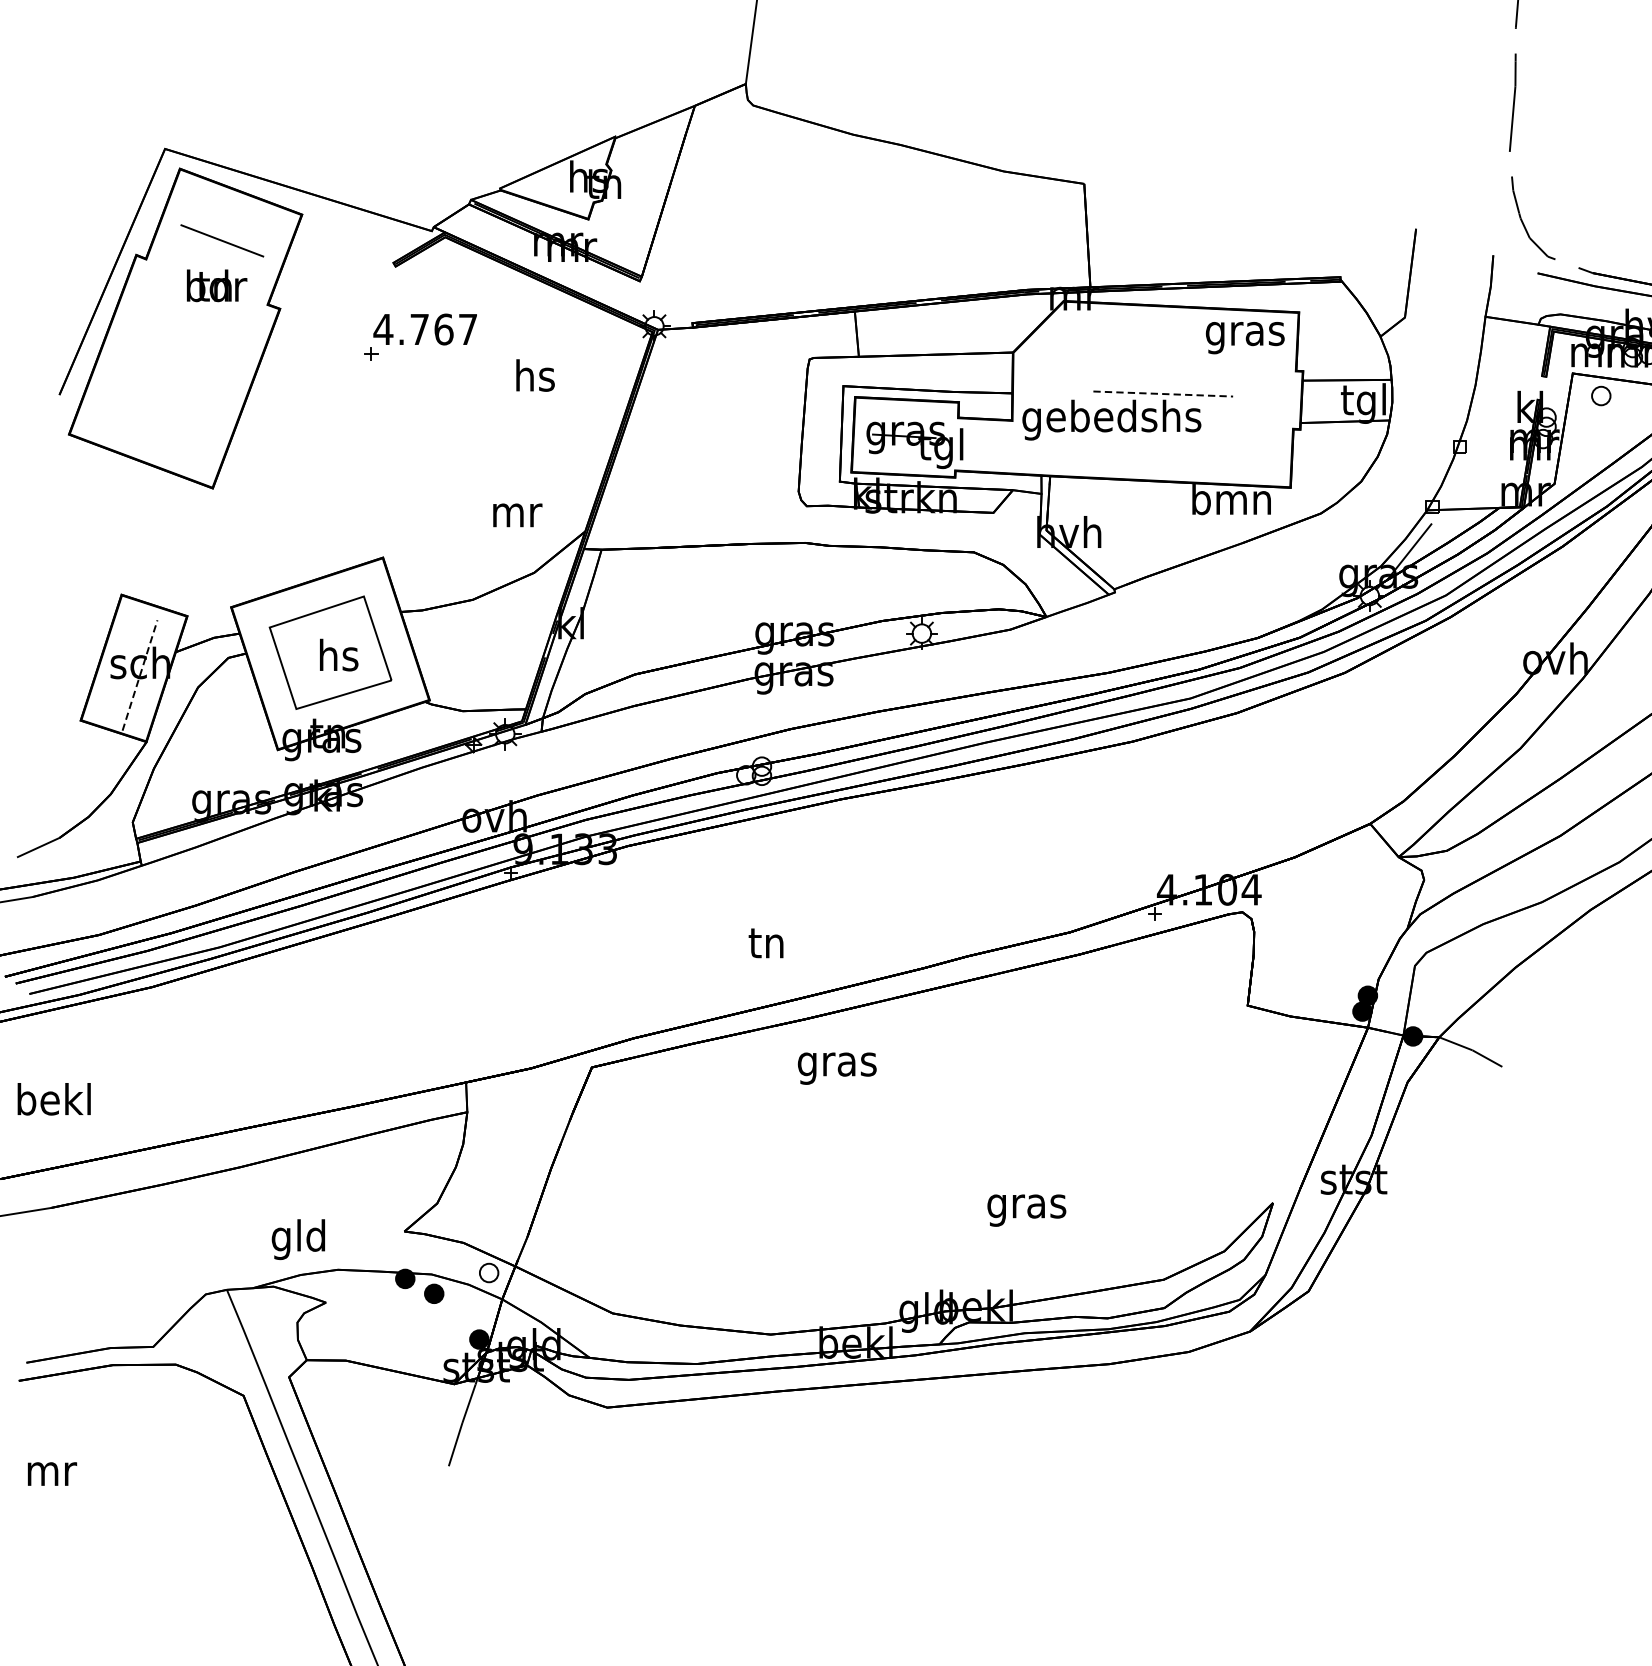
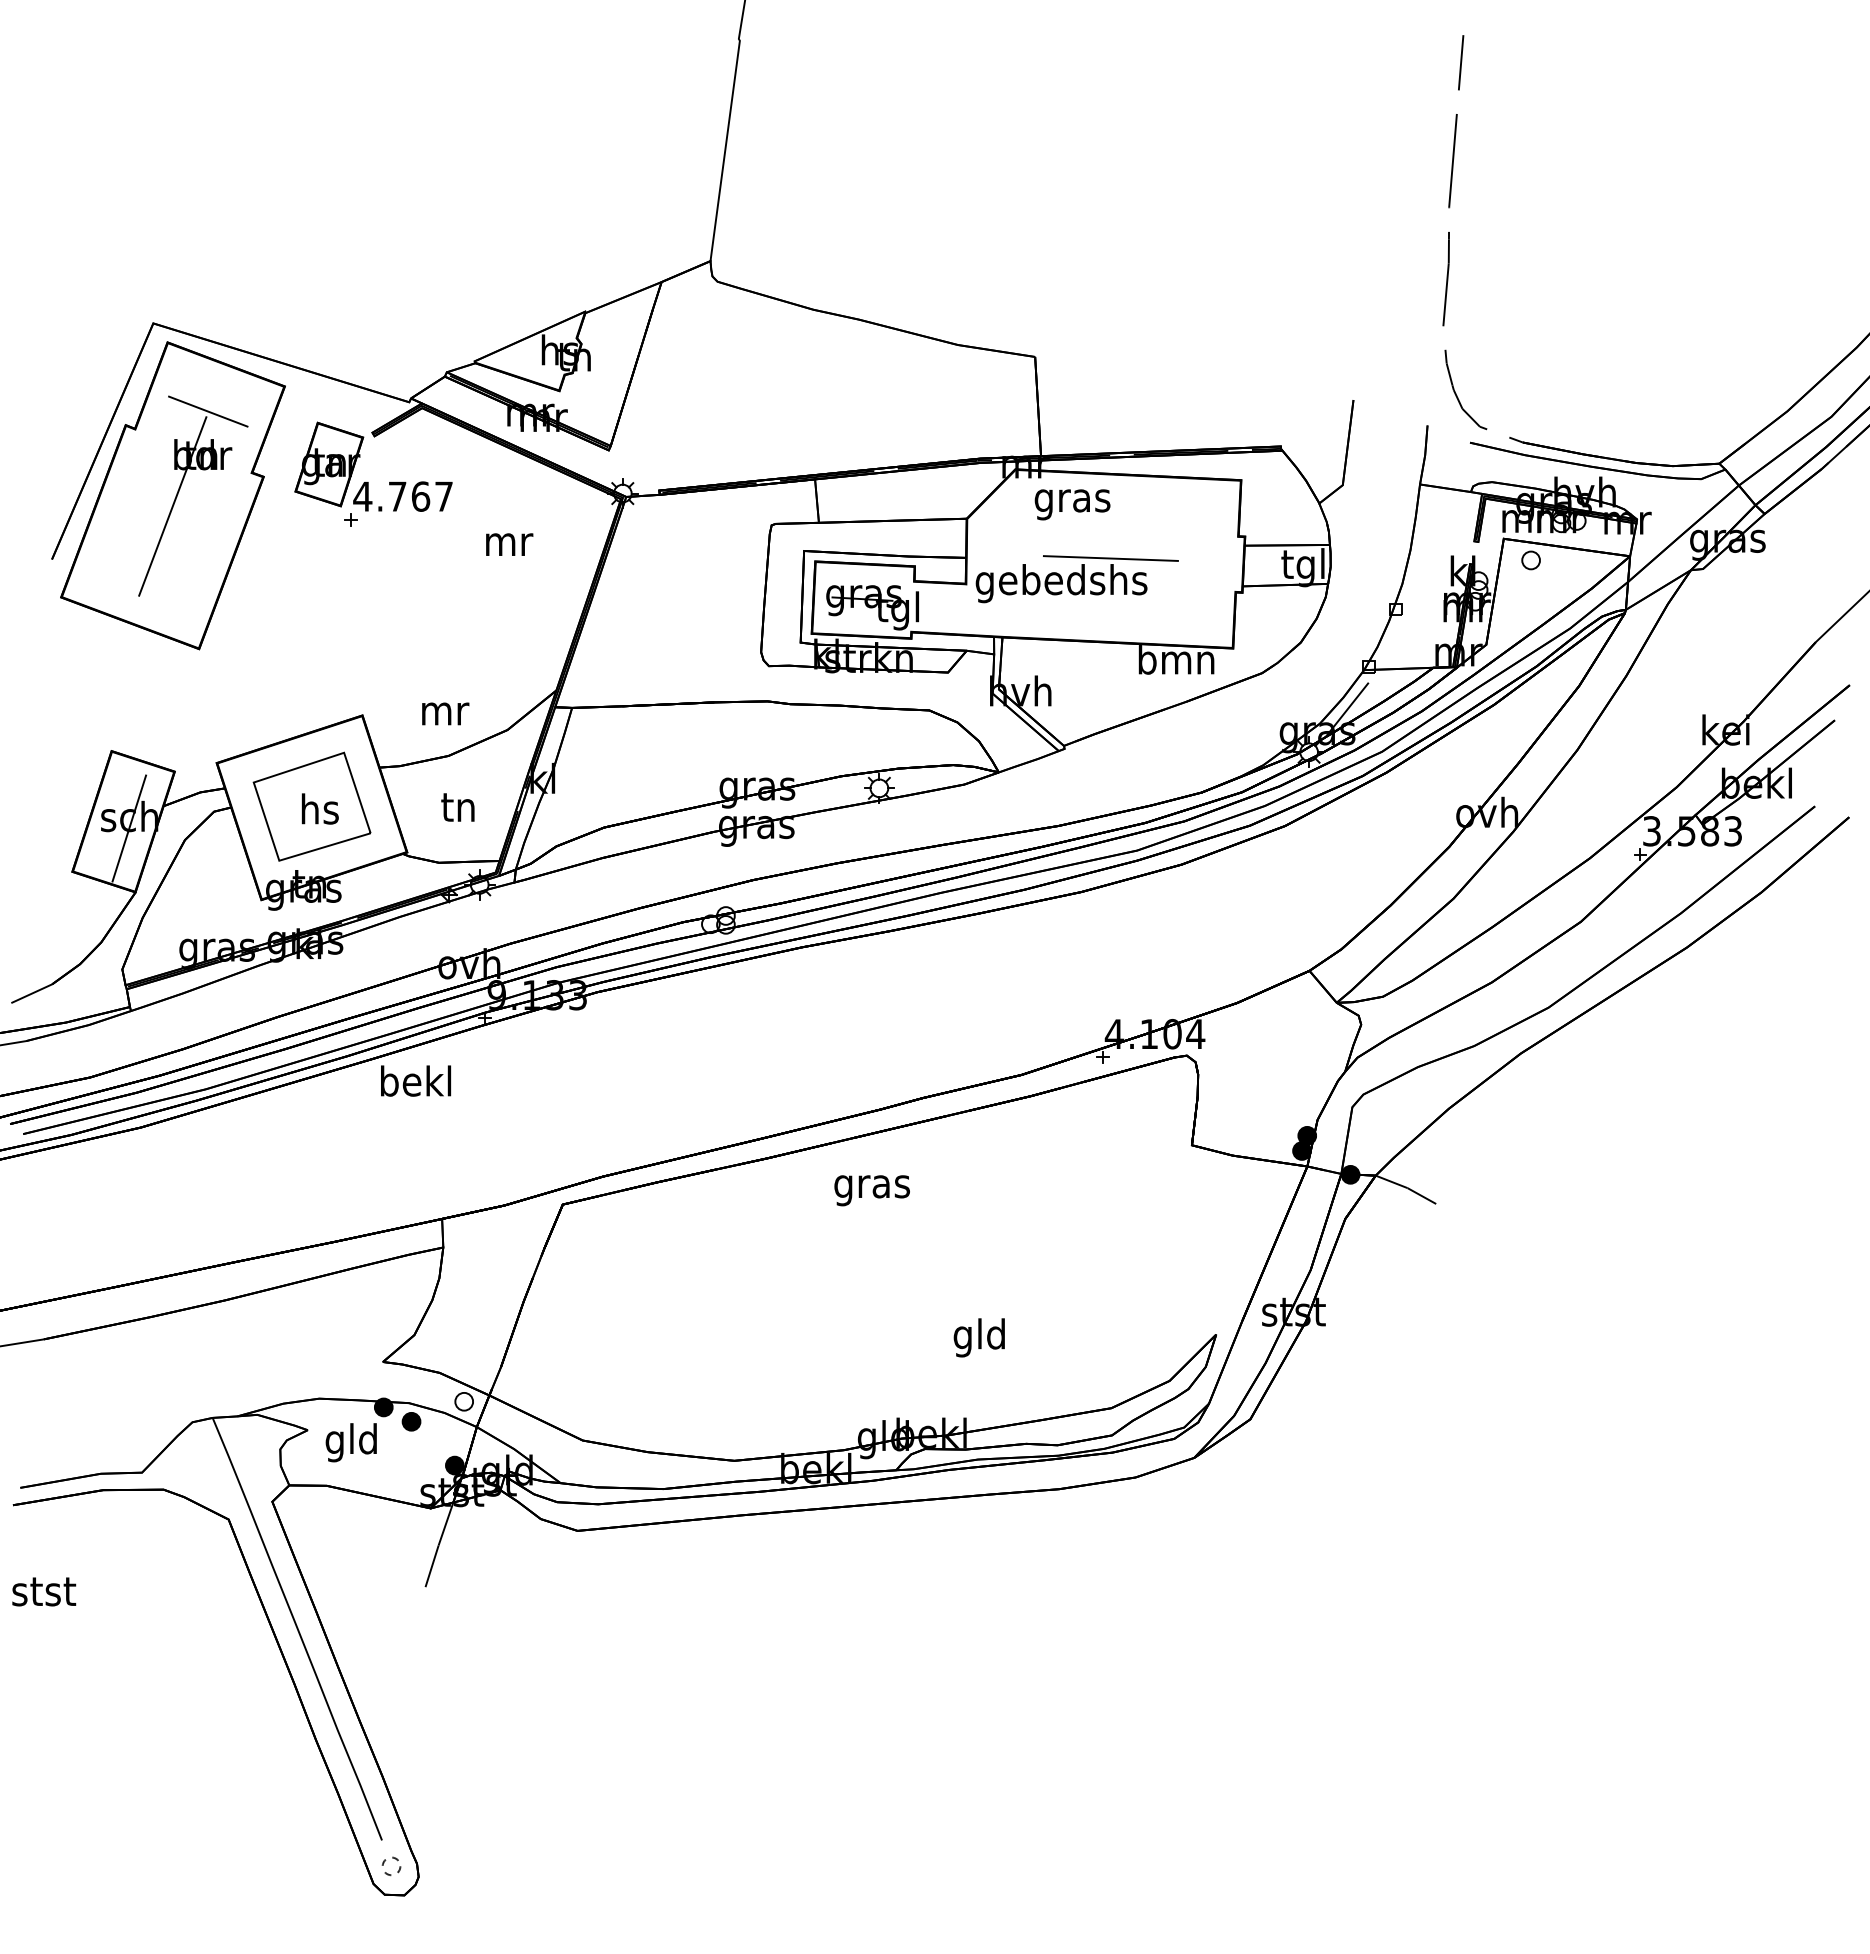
part: (348, 296) -> (329, 464), added
text: (1245, 337) -> (1072, 504), moved
line: (185, 339) -> (172, 506), added
text: (536, 375) -> (509, 540), hs -> mr
line: (1163, 393) -> (1111, 558), dashed -> solid
text: (517, 514) -> (445, 713), moved
line: (140, 675) -> (129, 828), dashed -> solid
text: (765, 943) -> (457, 807), moved
text: (836, 1068) -> (871, 1190), moved
text: (54, 1098) -> (416, 1080), moved
text: (1026, 1206) -> (979, 1337), gras -> gld
text: (297, 1239) -> (350, 1442), moved
text: (51, 1470) -> (44, 1591), mr -> stst

